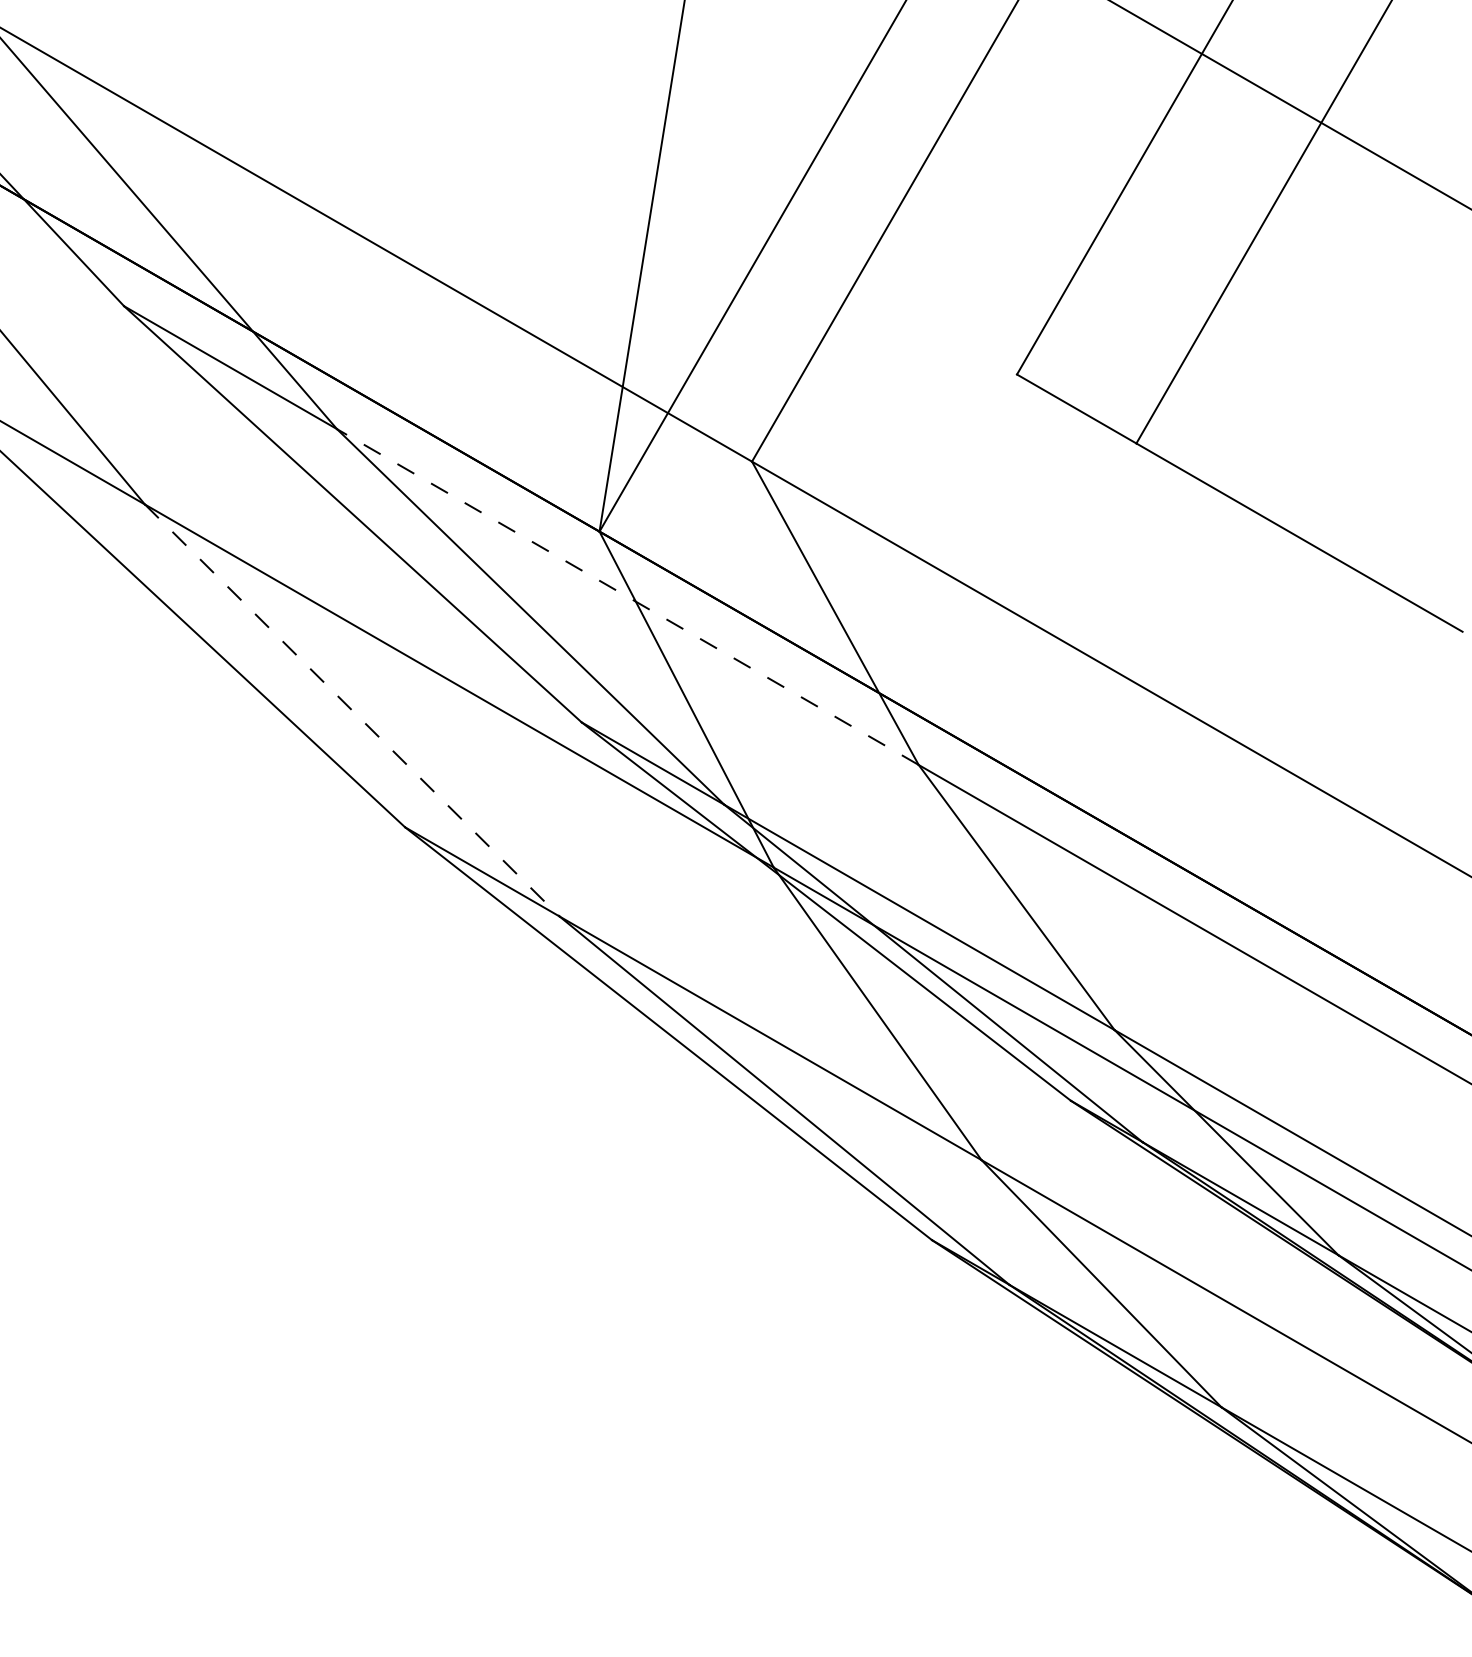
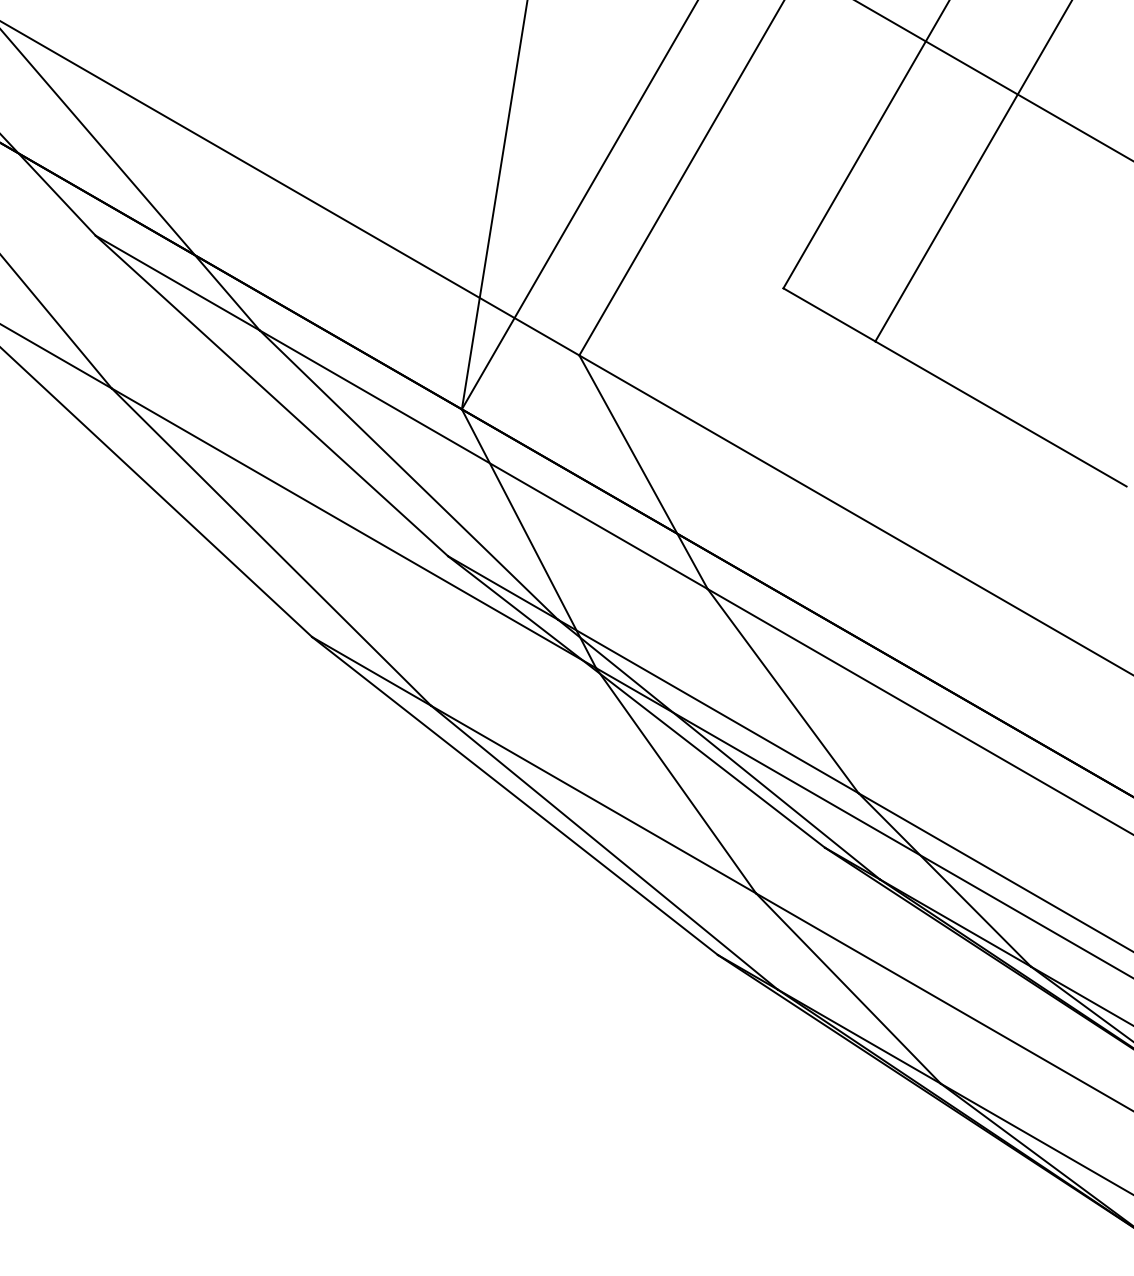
line: (627, 597) -> (483, 460), dashed -> solid
line: (352, 710) -> (271, 547), dashed -> solid

